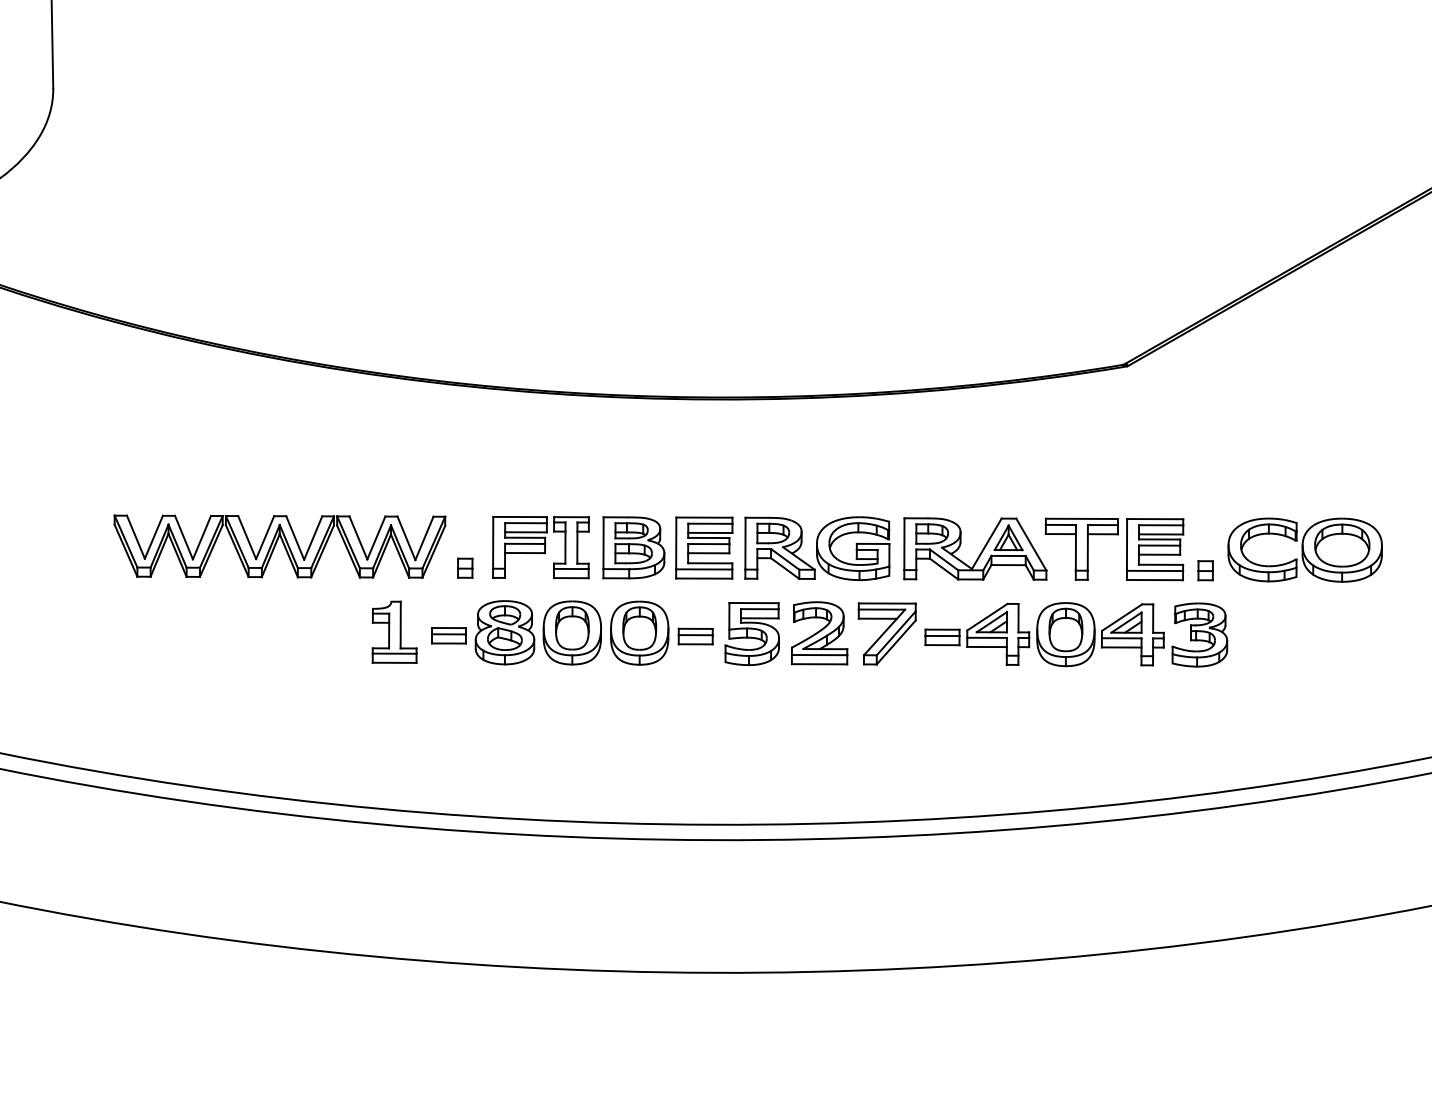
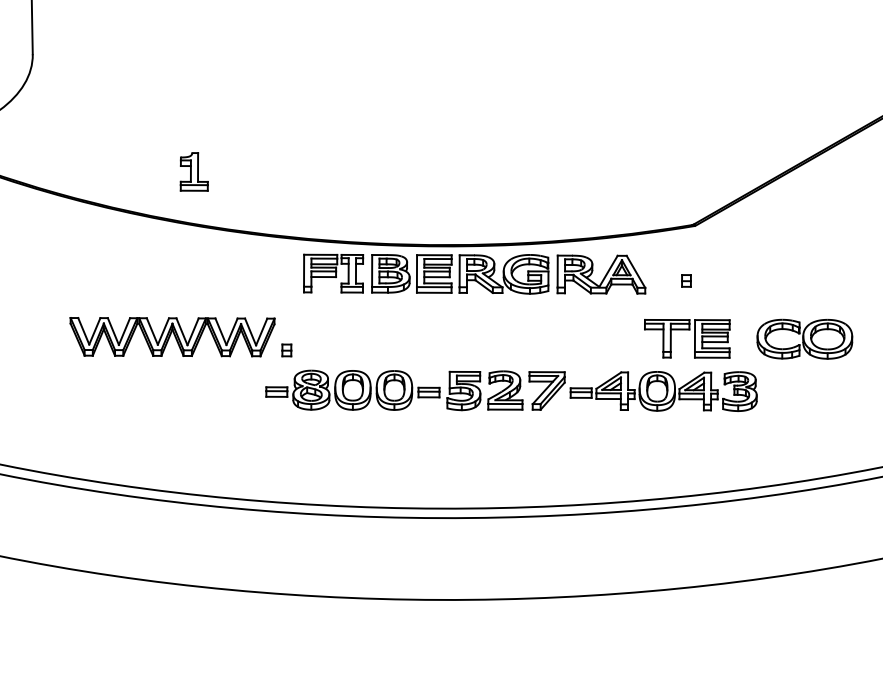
part: (769, 547) -> (474, 273), moved
part: (1205, 569) -> (686, 280), moved
part: (393, 631) -> (193, 171), moved

